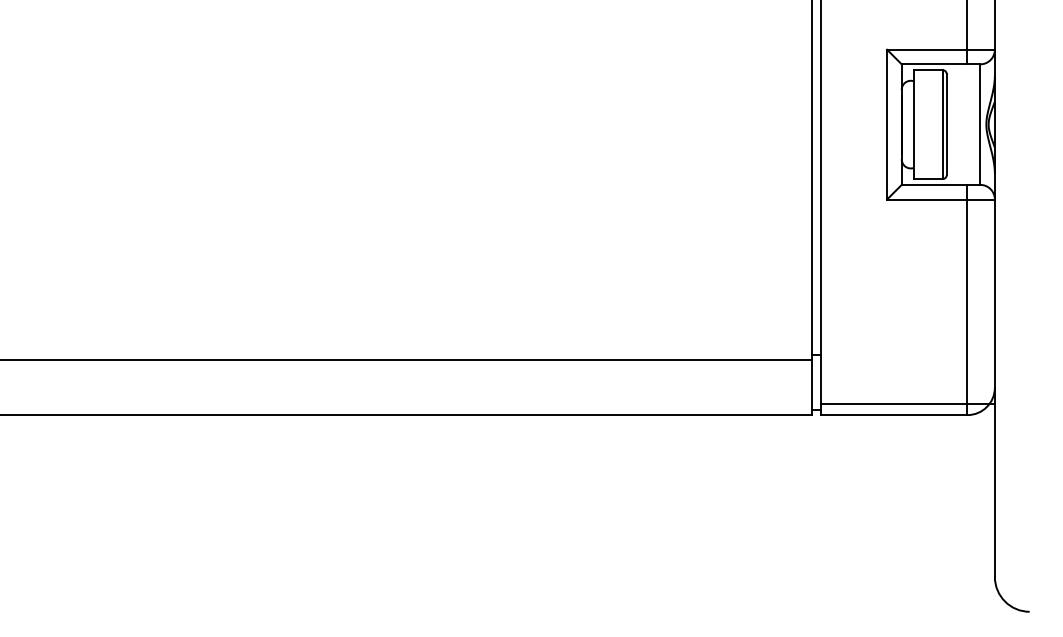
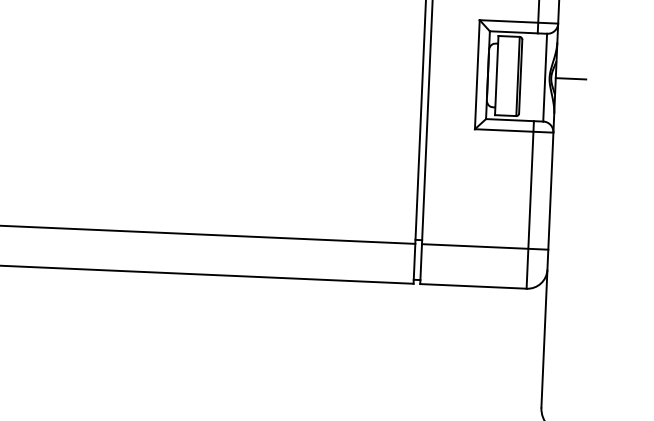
line: (1015, 124) -> (570, 78), added
line: (907, 404) -> (484, 247), moved

